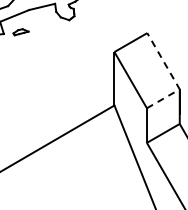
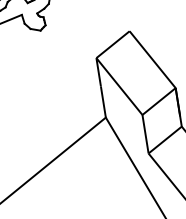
line: (173, 78) -> (166, 77), dashed -> solid

